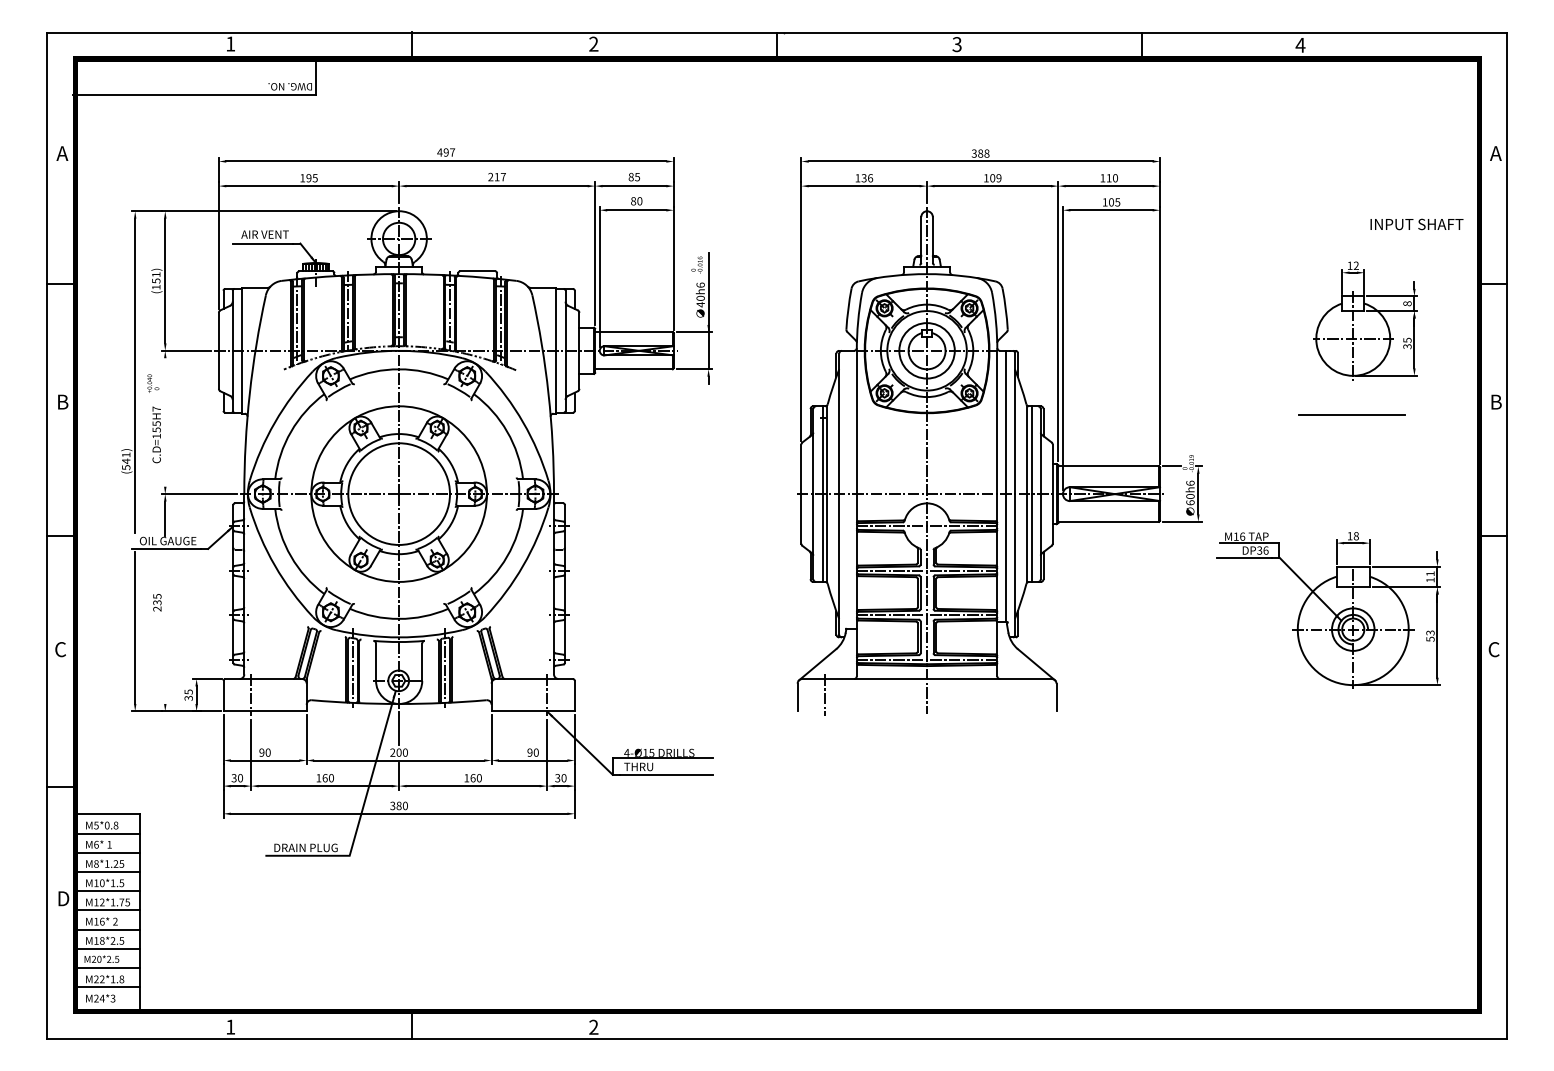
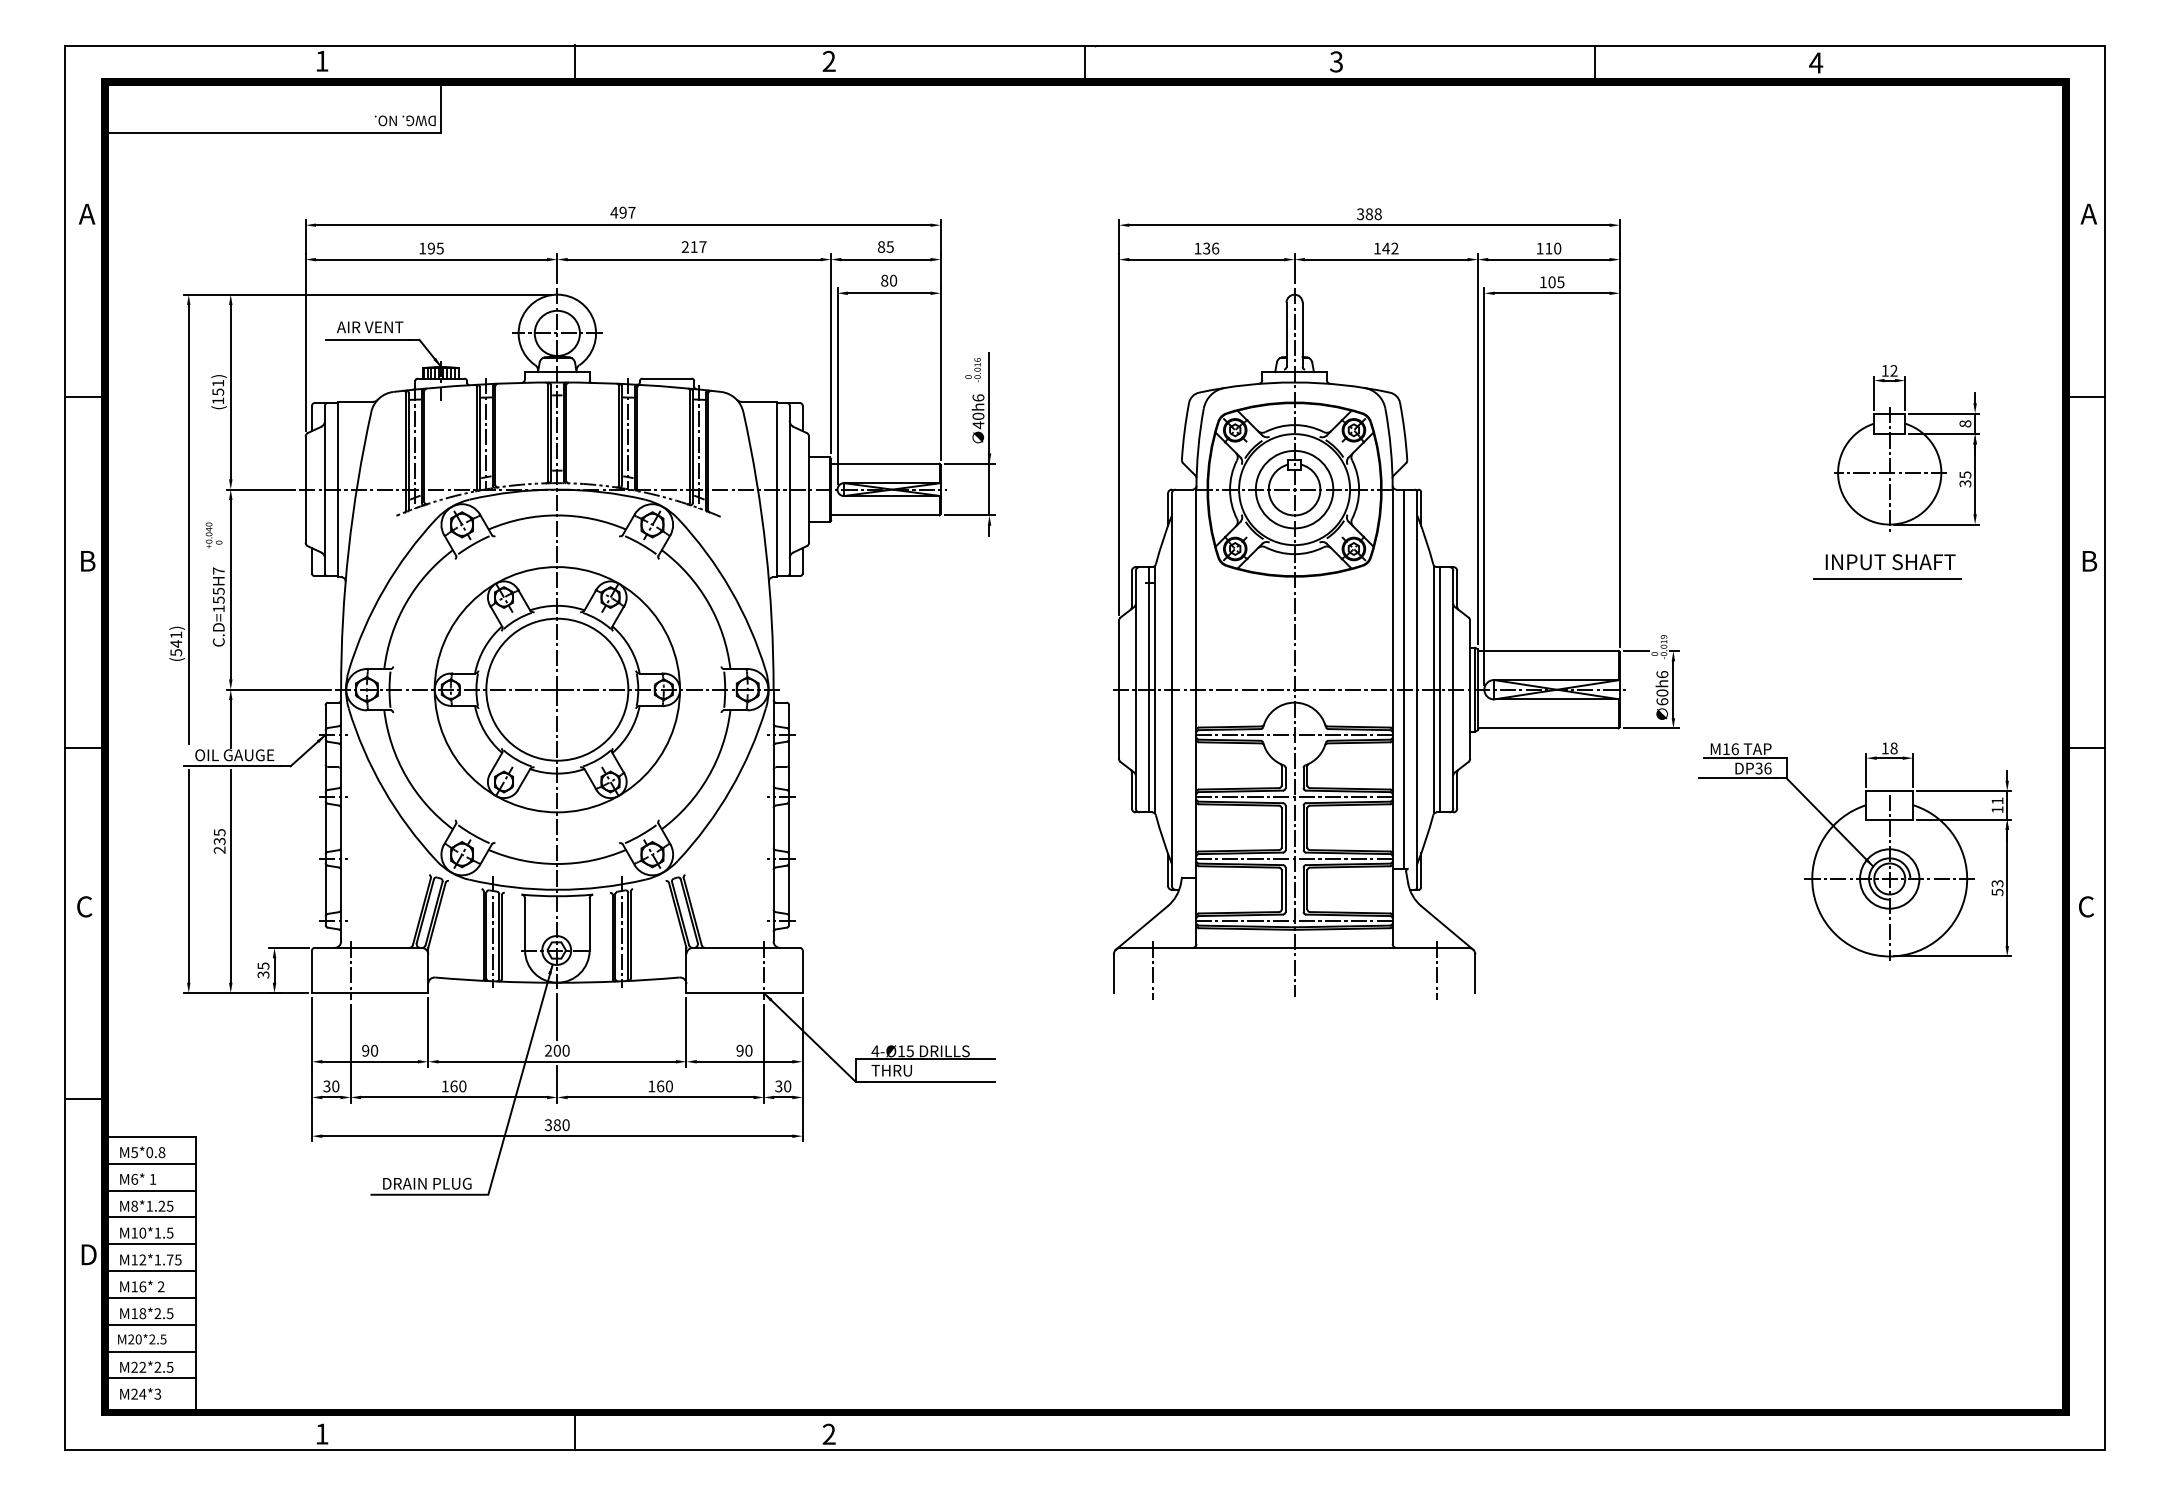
text: (995, 178) -> (1390, 248), 109 -> 142
text: (1416, 224) -> (1890, 562), moved
line: (165, 422) -> (230, 589), added
line: (165, 627) -> (230, 875), added
line: (1028, 695) -> (1436, 970), added
text: (117, 978) -> (163, 1366), M22*1.8 -> M22*2.5

